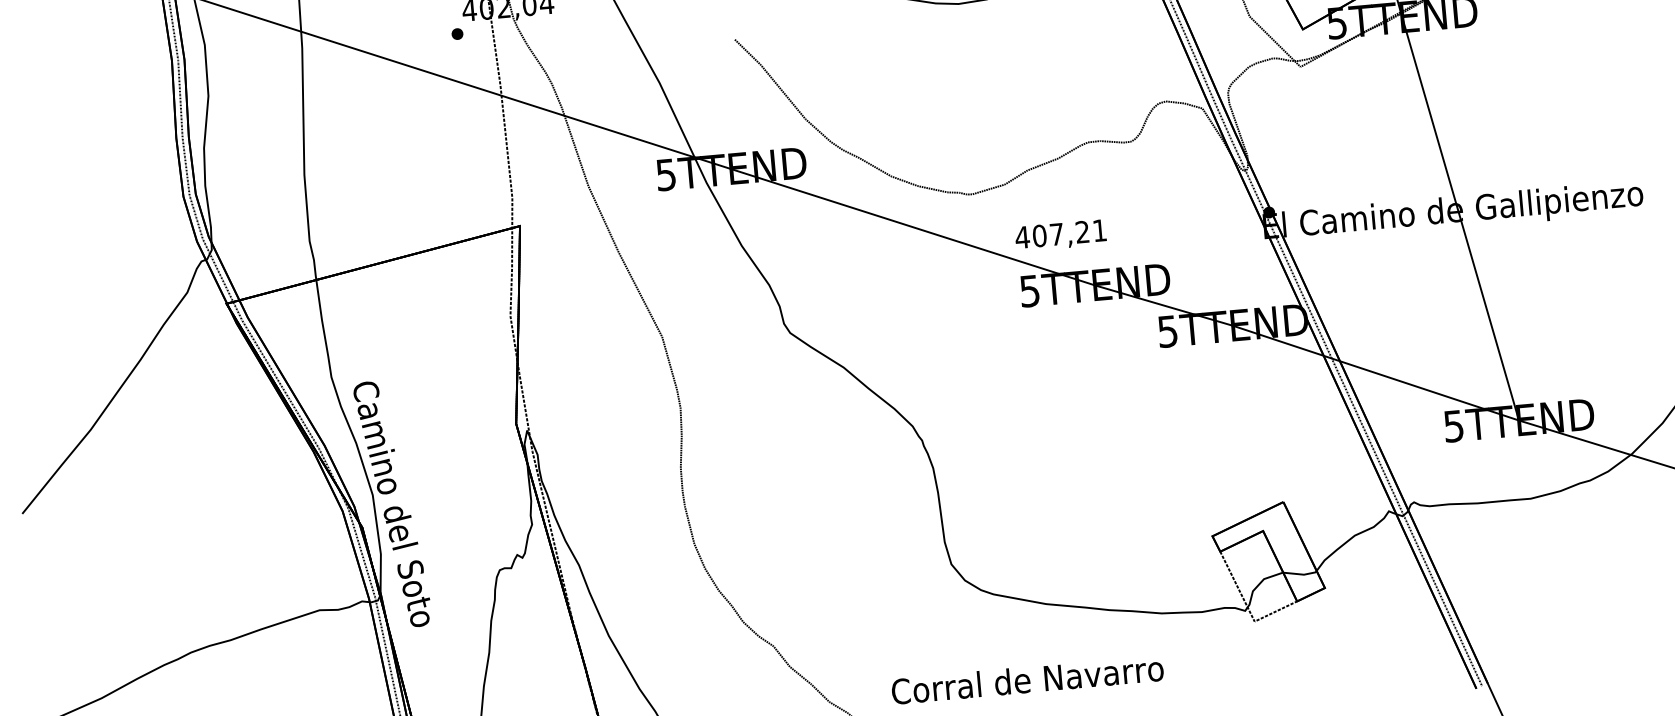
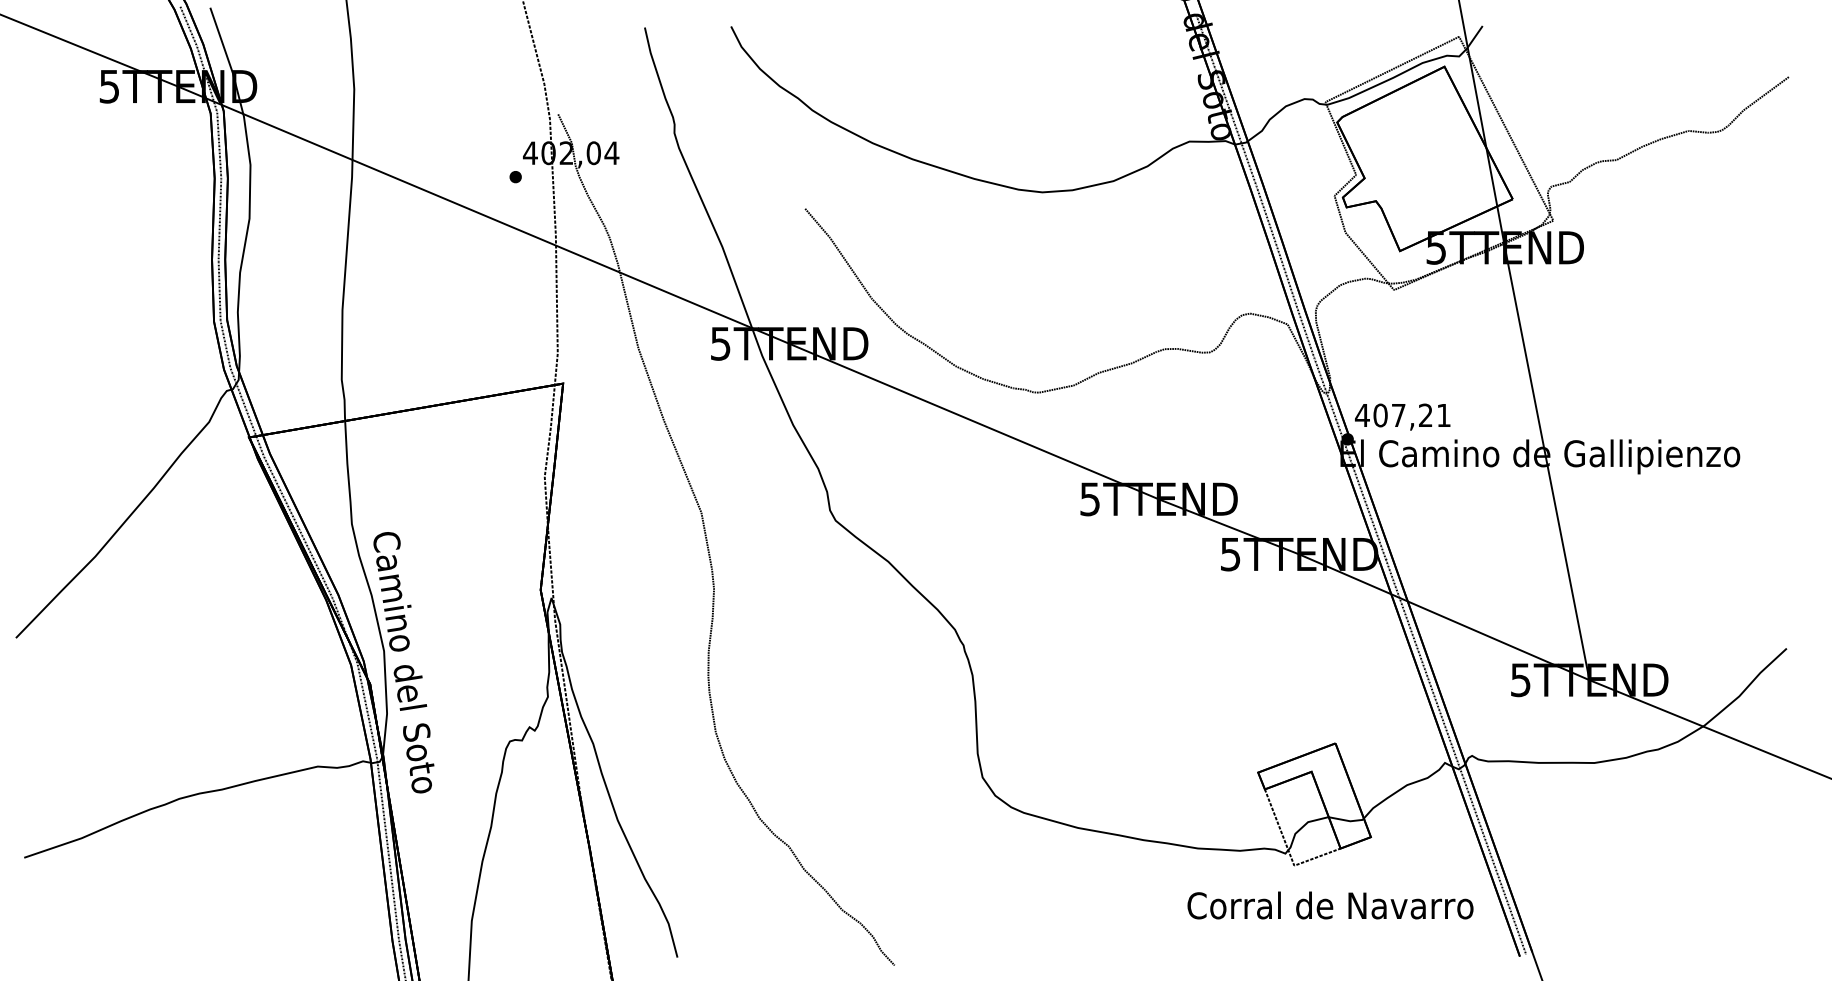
text: (1060, 235) -> (1402, 416), moved
text: (1027, 679) -> (1330, 905), moved

